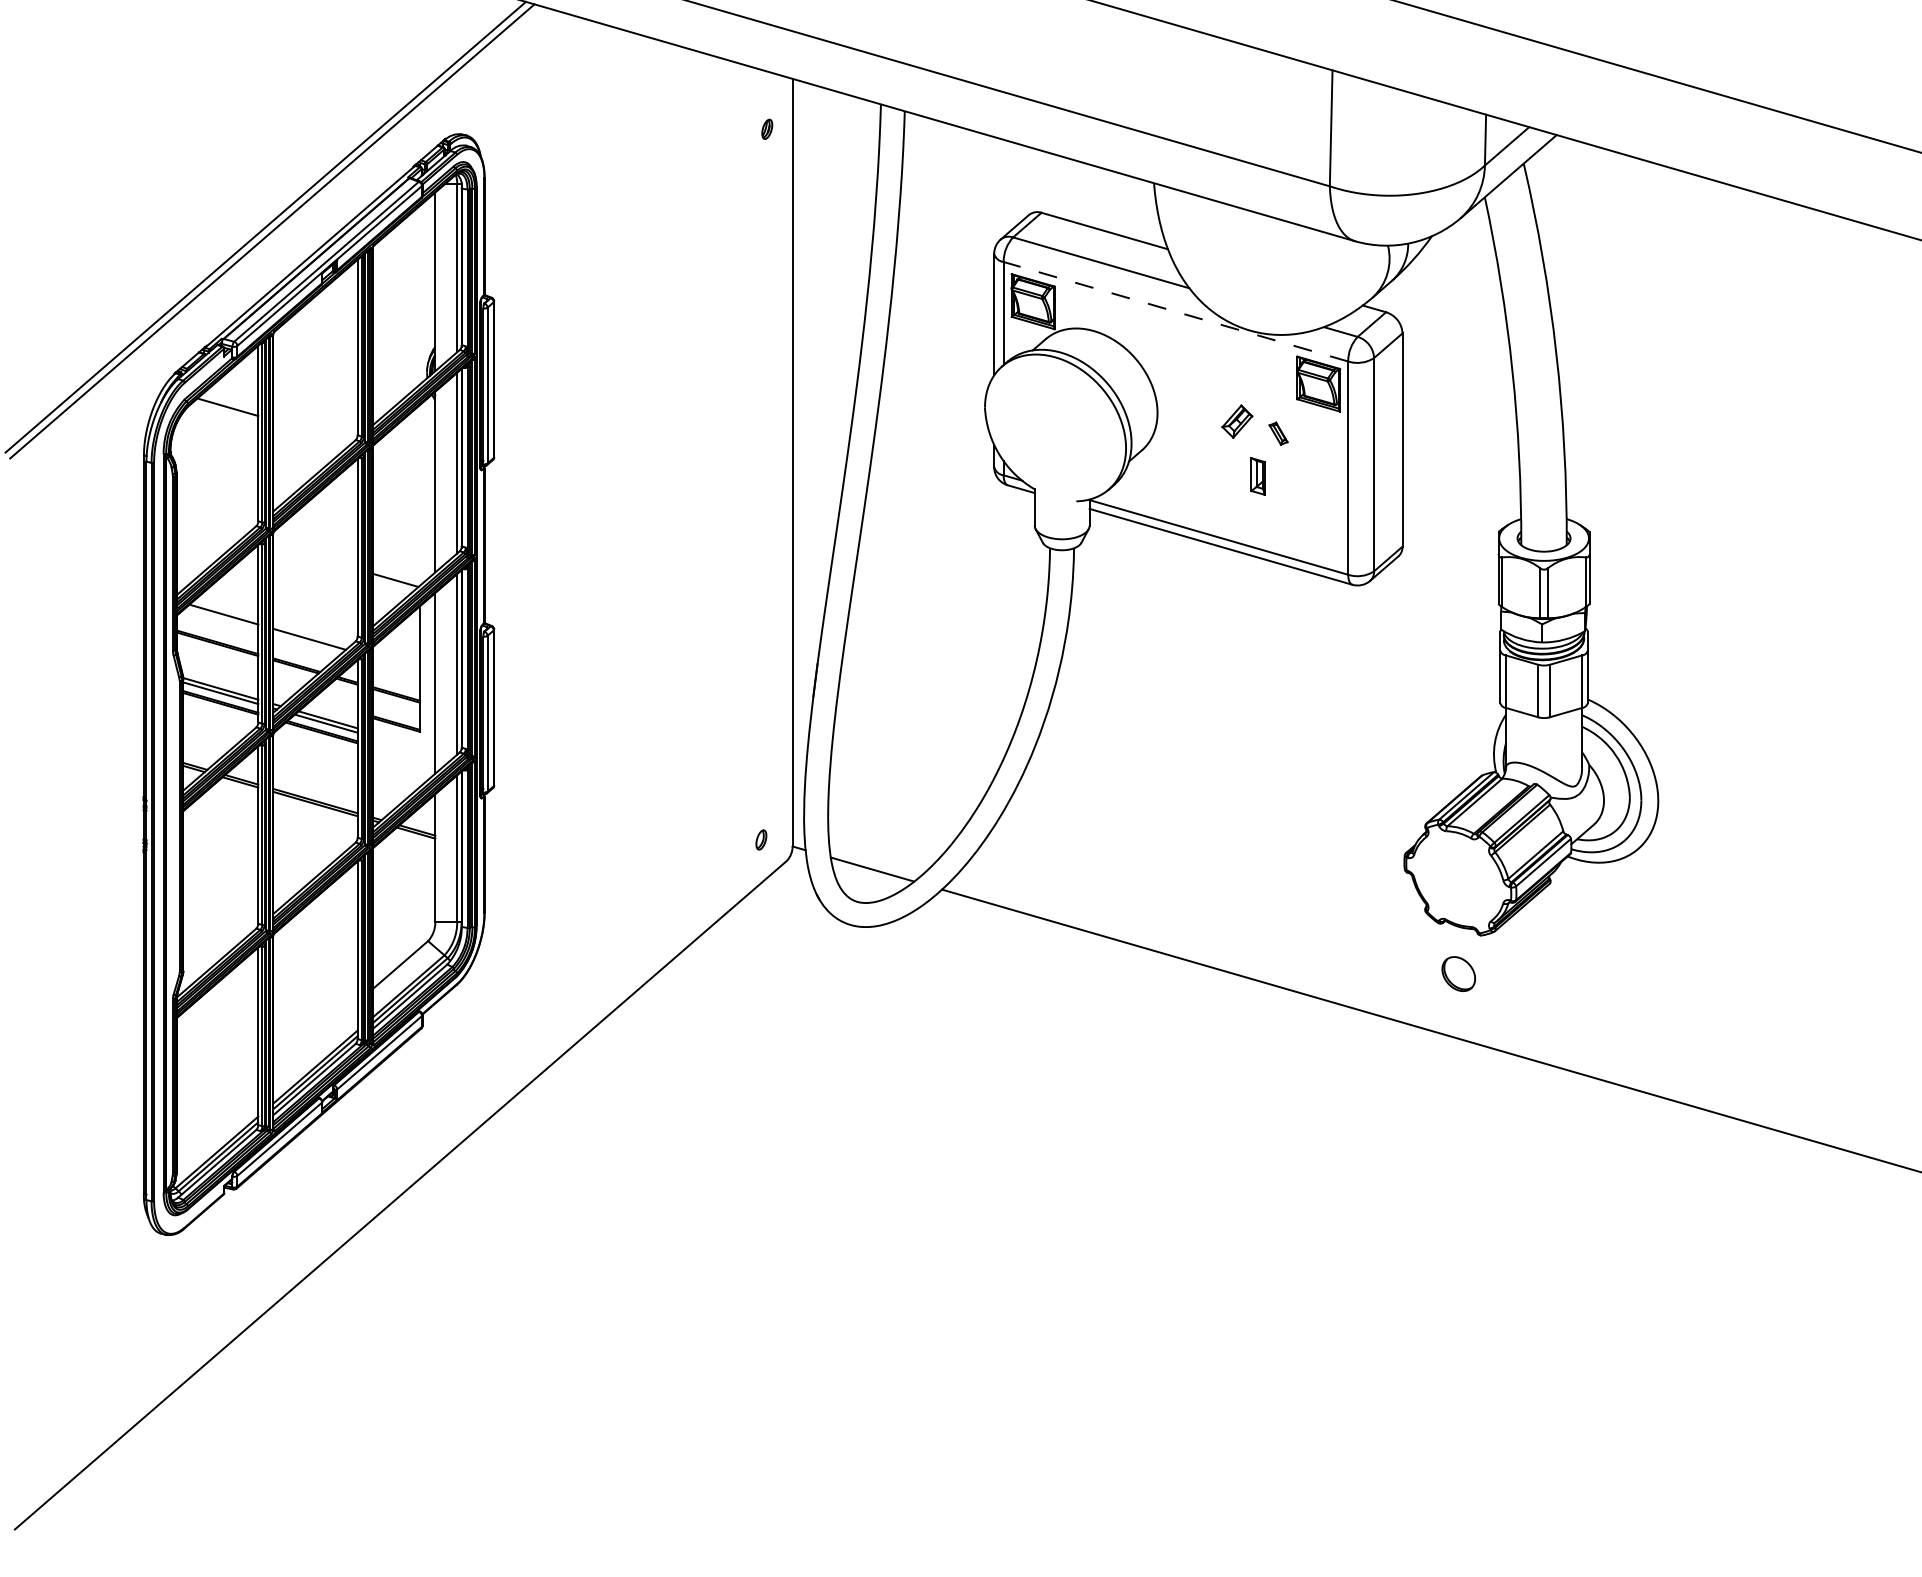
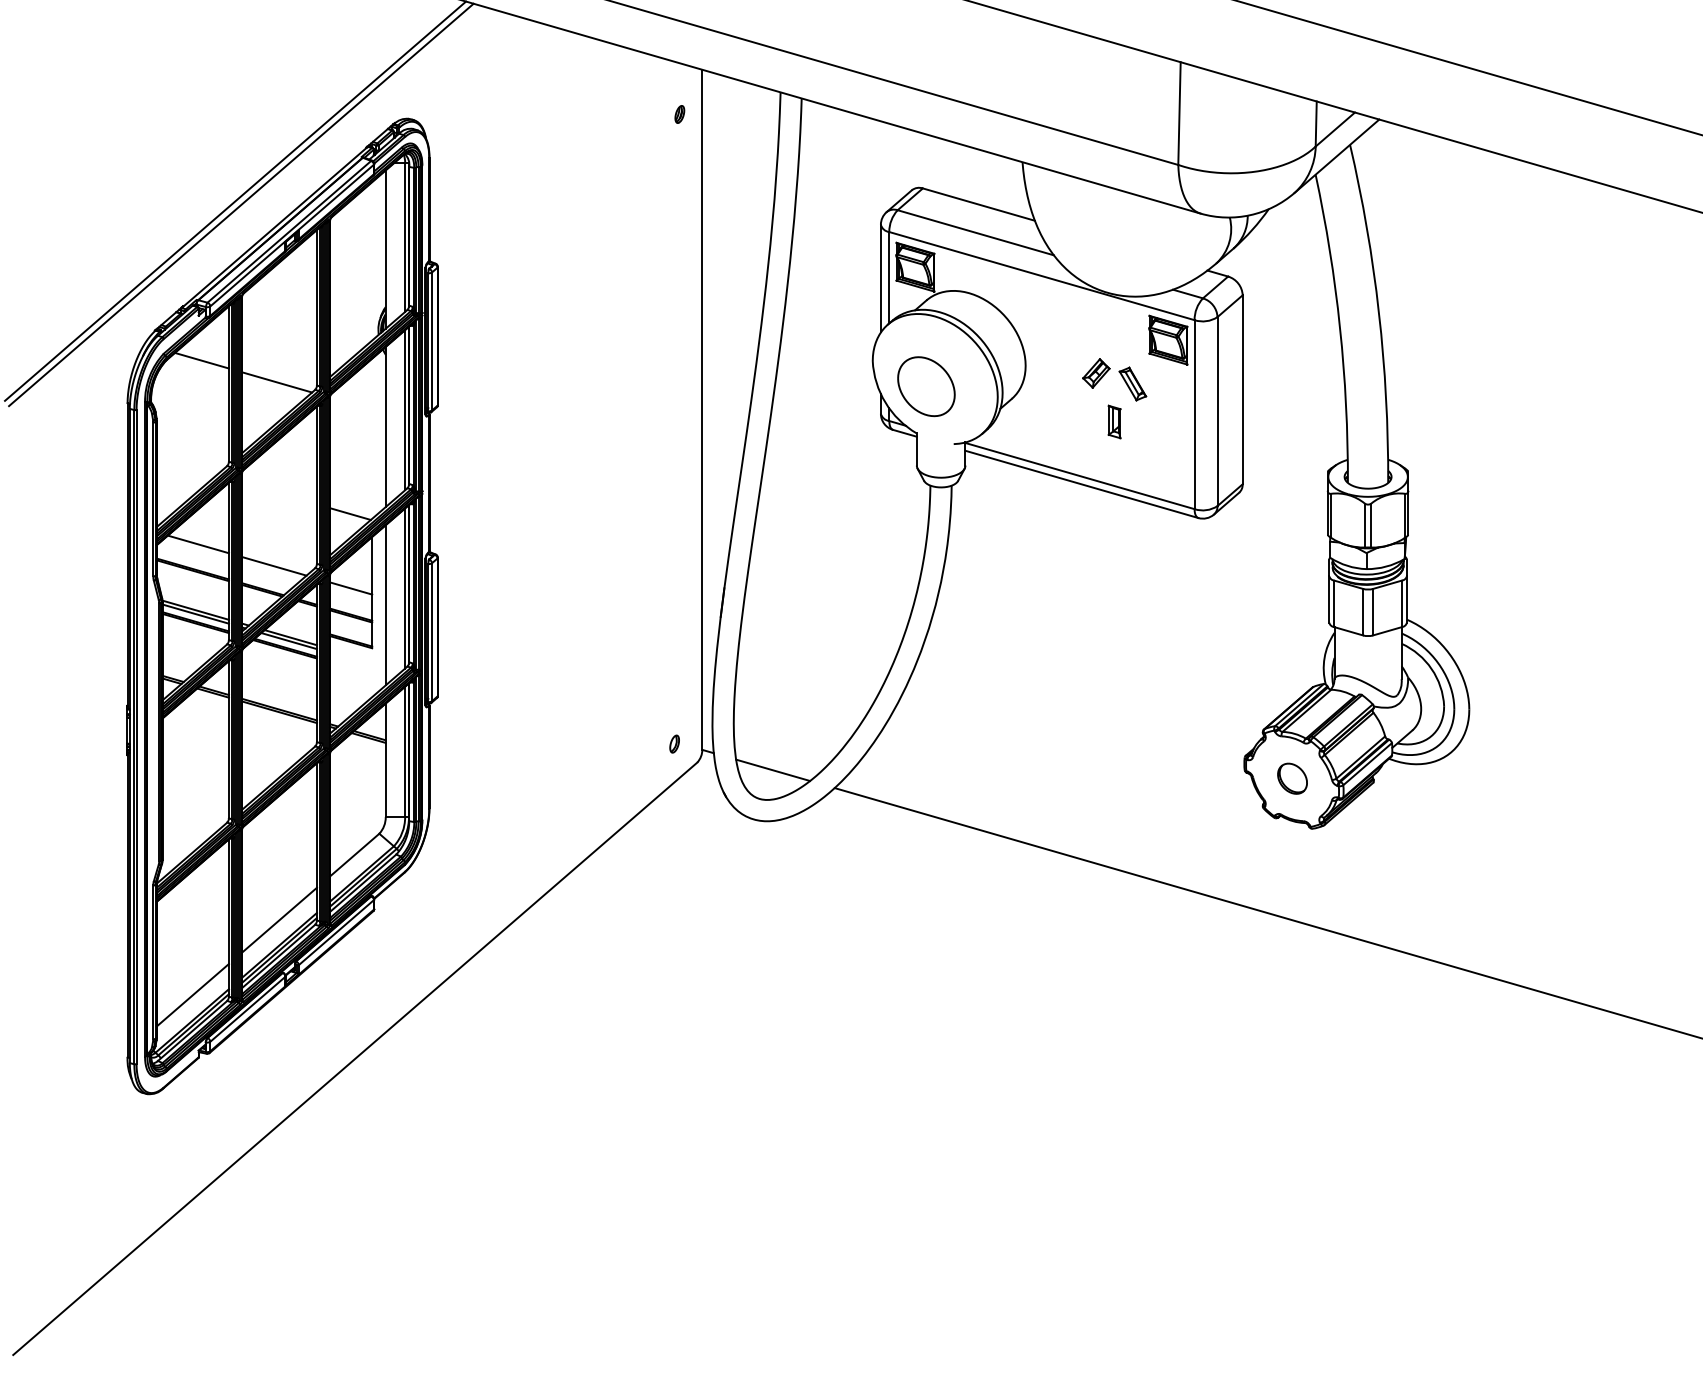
line: (1175, 311) -> (1041, 275), dashed -> solid
line: (312, 431) -> (276, 382), added
part: (1278, 433) -> (1132, 383), size x1.67
part: (1045, 436) -> (926, 386), added
line: (396, 664) -> (351, 588), added
part: (1458, 973) -> (1292, 778), moved
line: (315, 1038) -> (279, 920), added
line: (217, 1123) -> (192, 995), added

